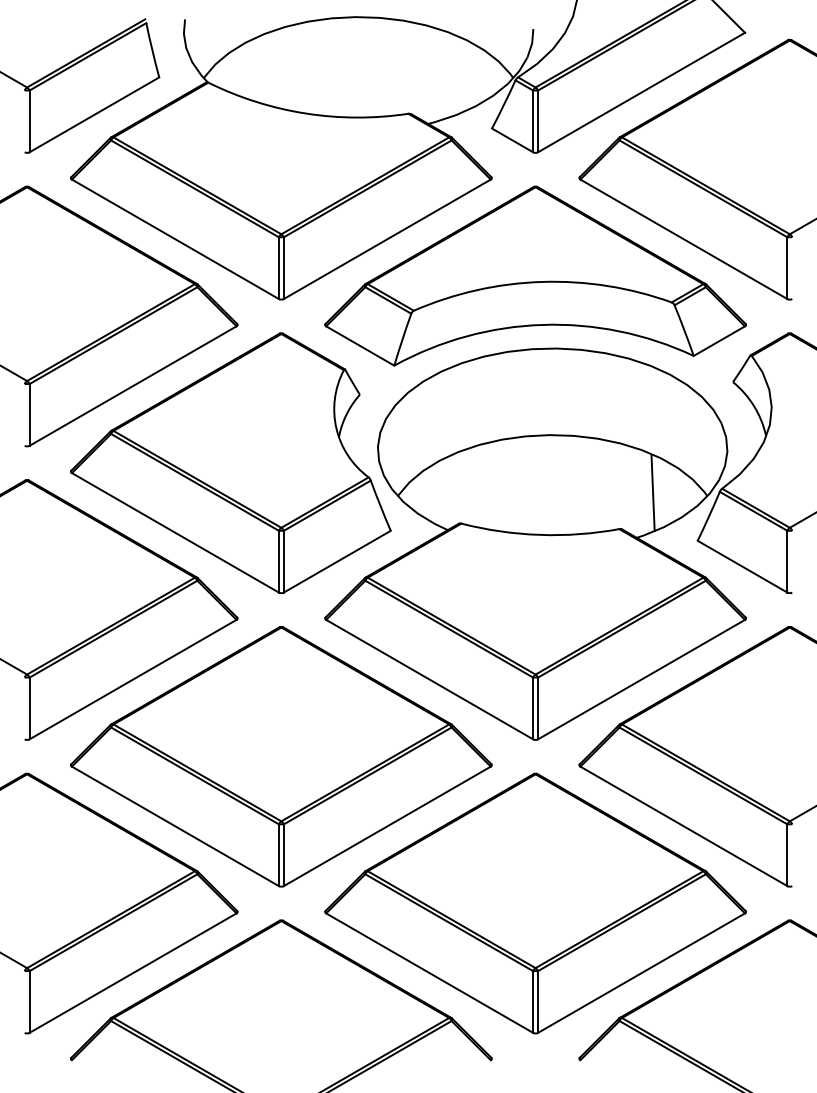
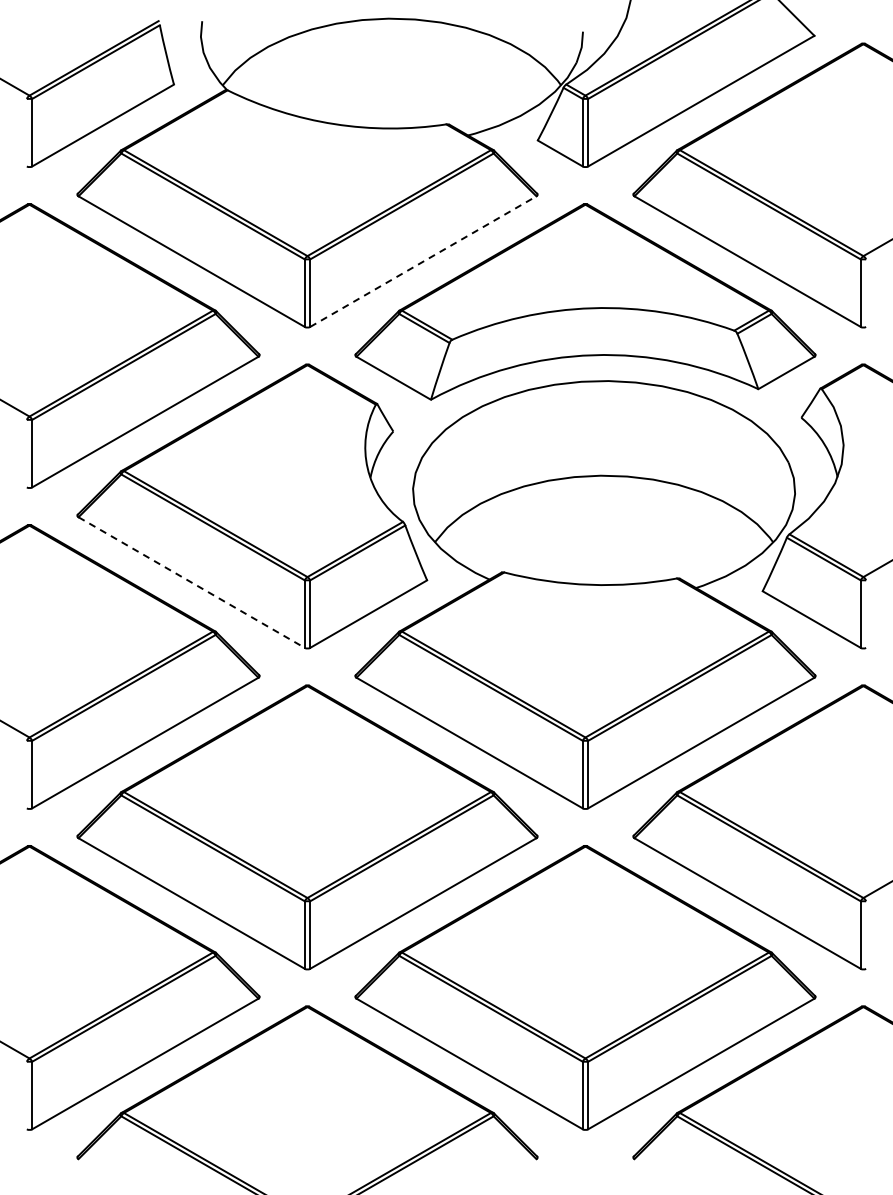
line: (387, 239) -> (423, 261), solid -> dashed
line: (652, 492) -> (713, 538), removed
line: (175, 532) -> (191, 582), solid -> dashed

